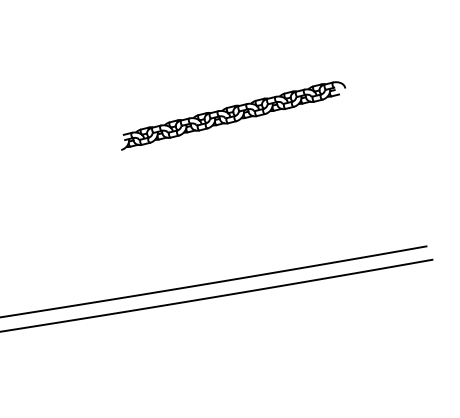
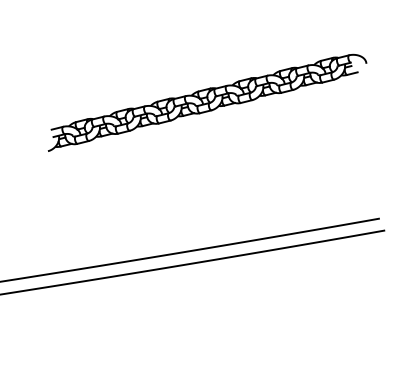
part: (233, 115) -> (207, 102), size x1.6

